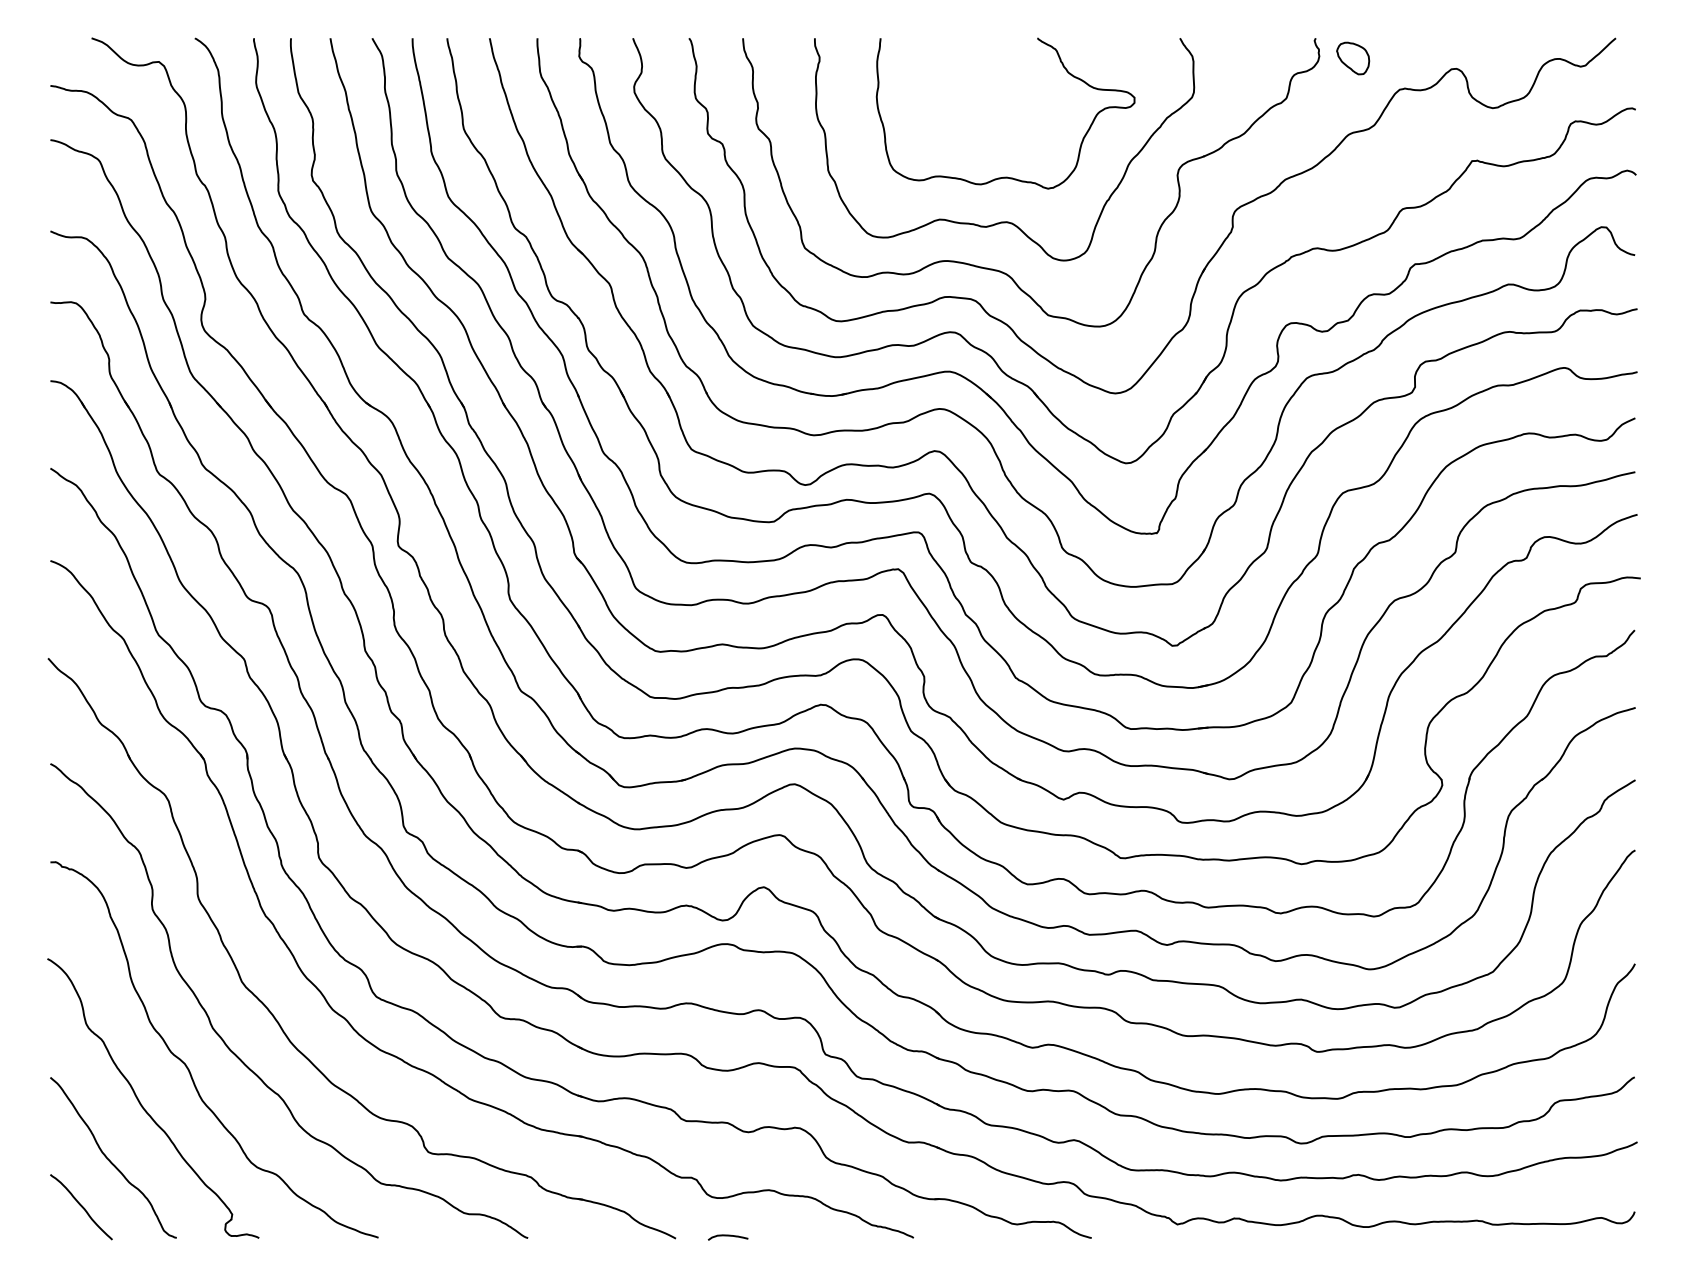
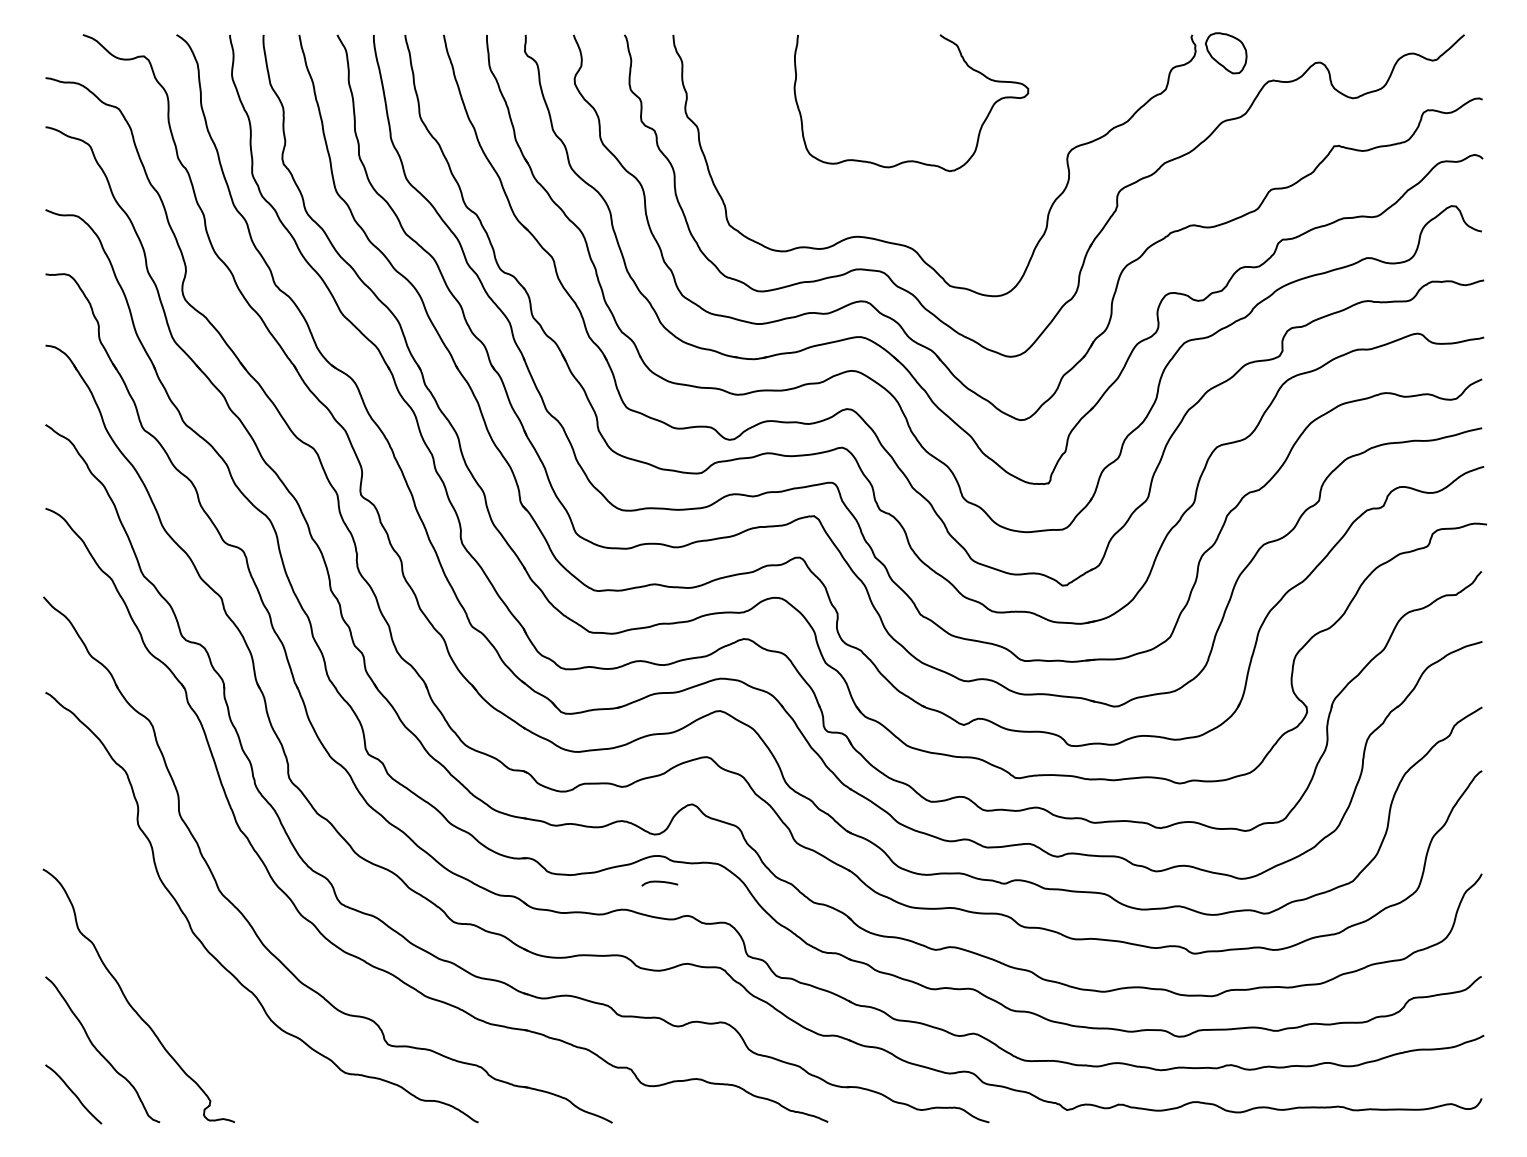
part: (1353, 58) -> (1226, 53), size x1.4
curve: (1004, 221) -> (910, 200), removed
curve: (188, 1067) -> (170, 967), removed
curve: (728, 1236) -> (660, 882), moved

